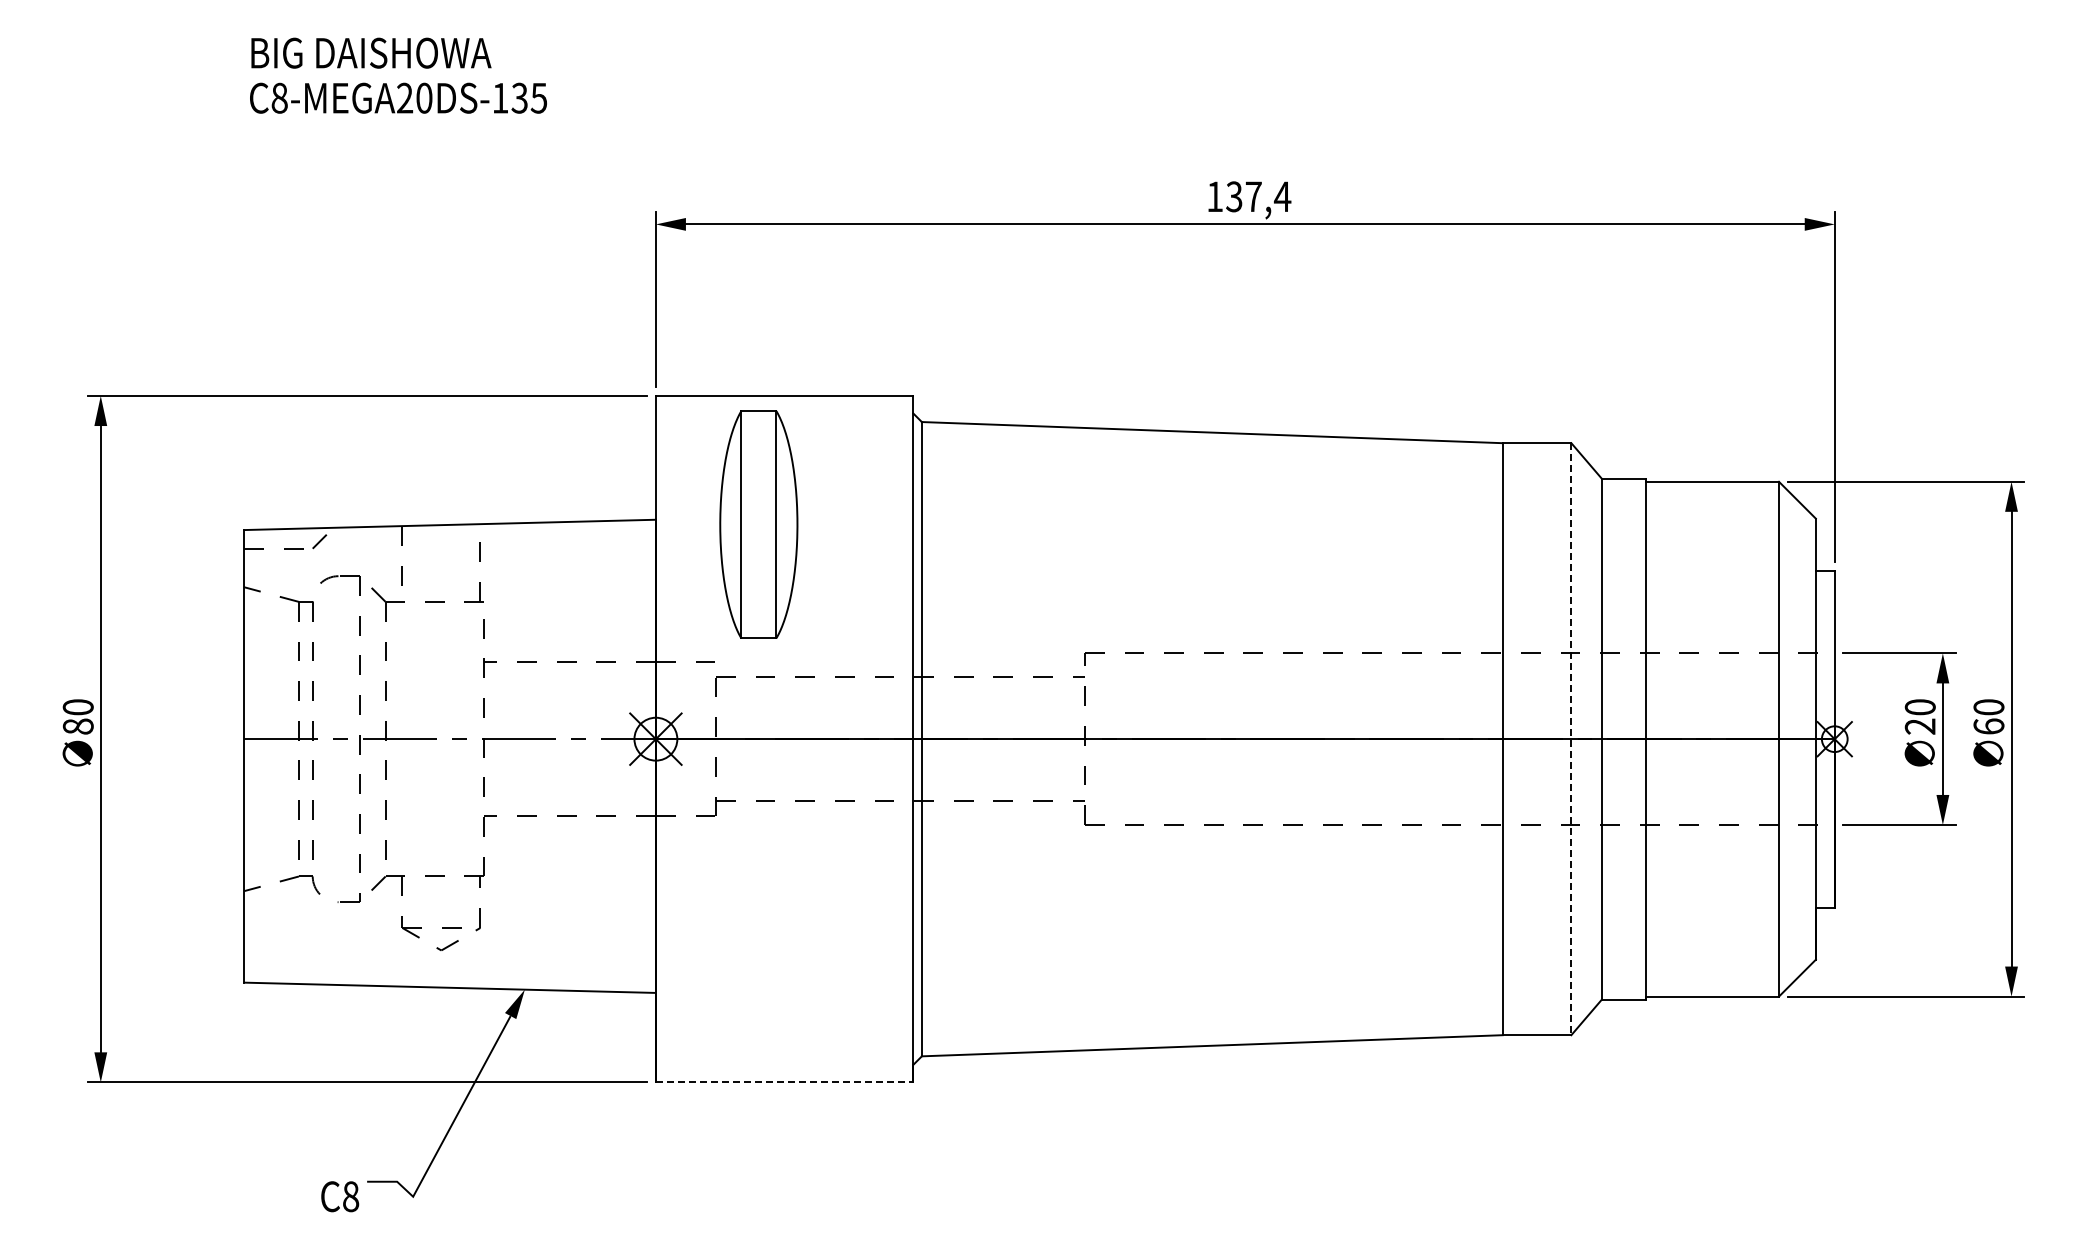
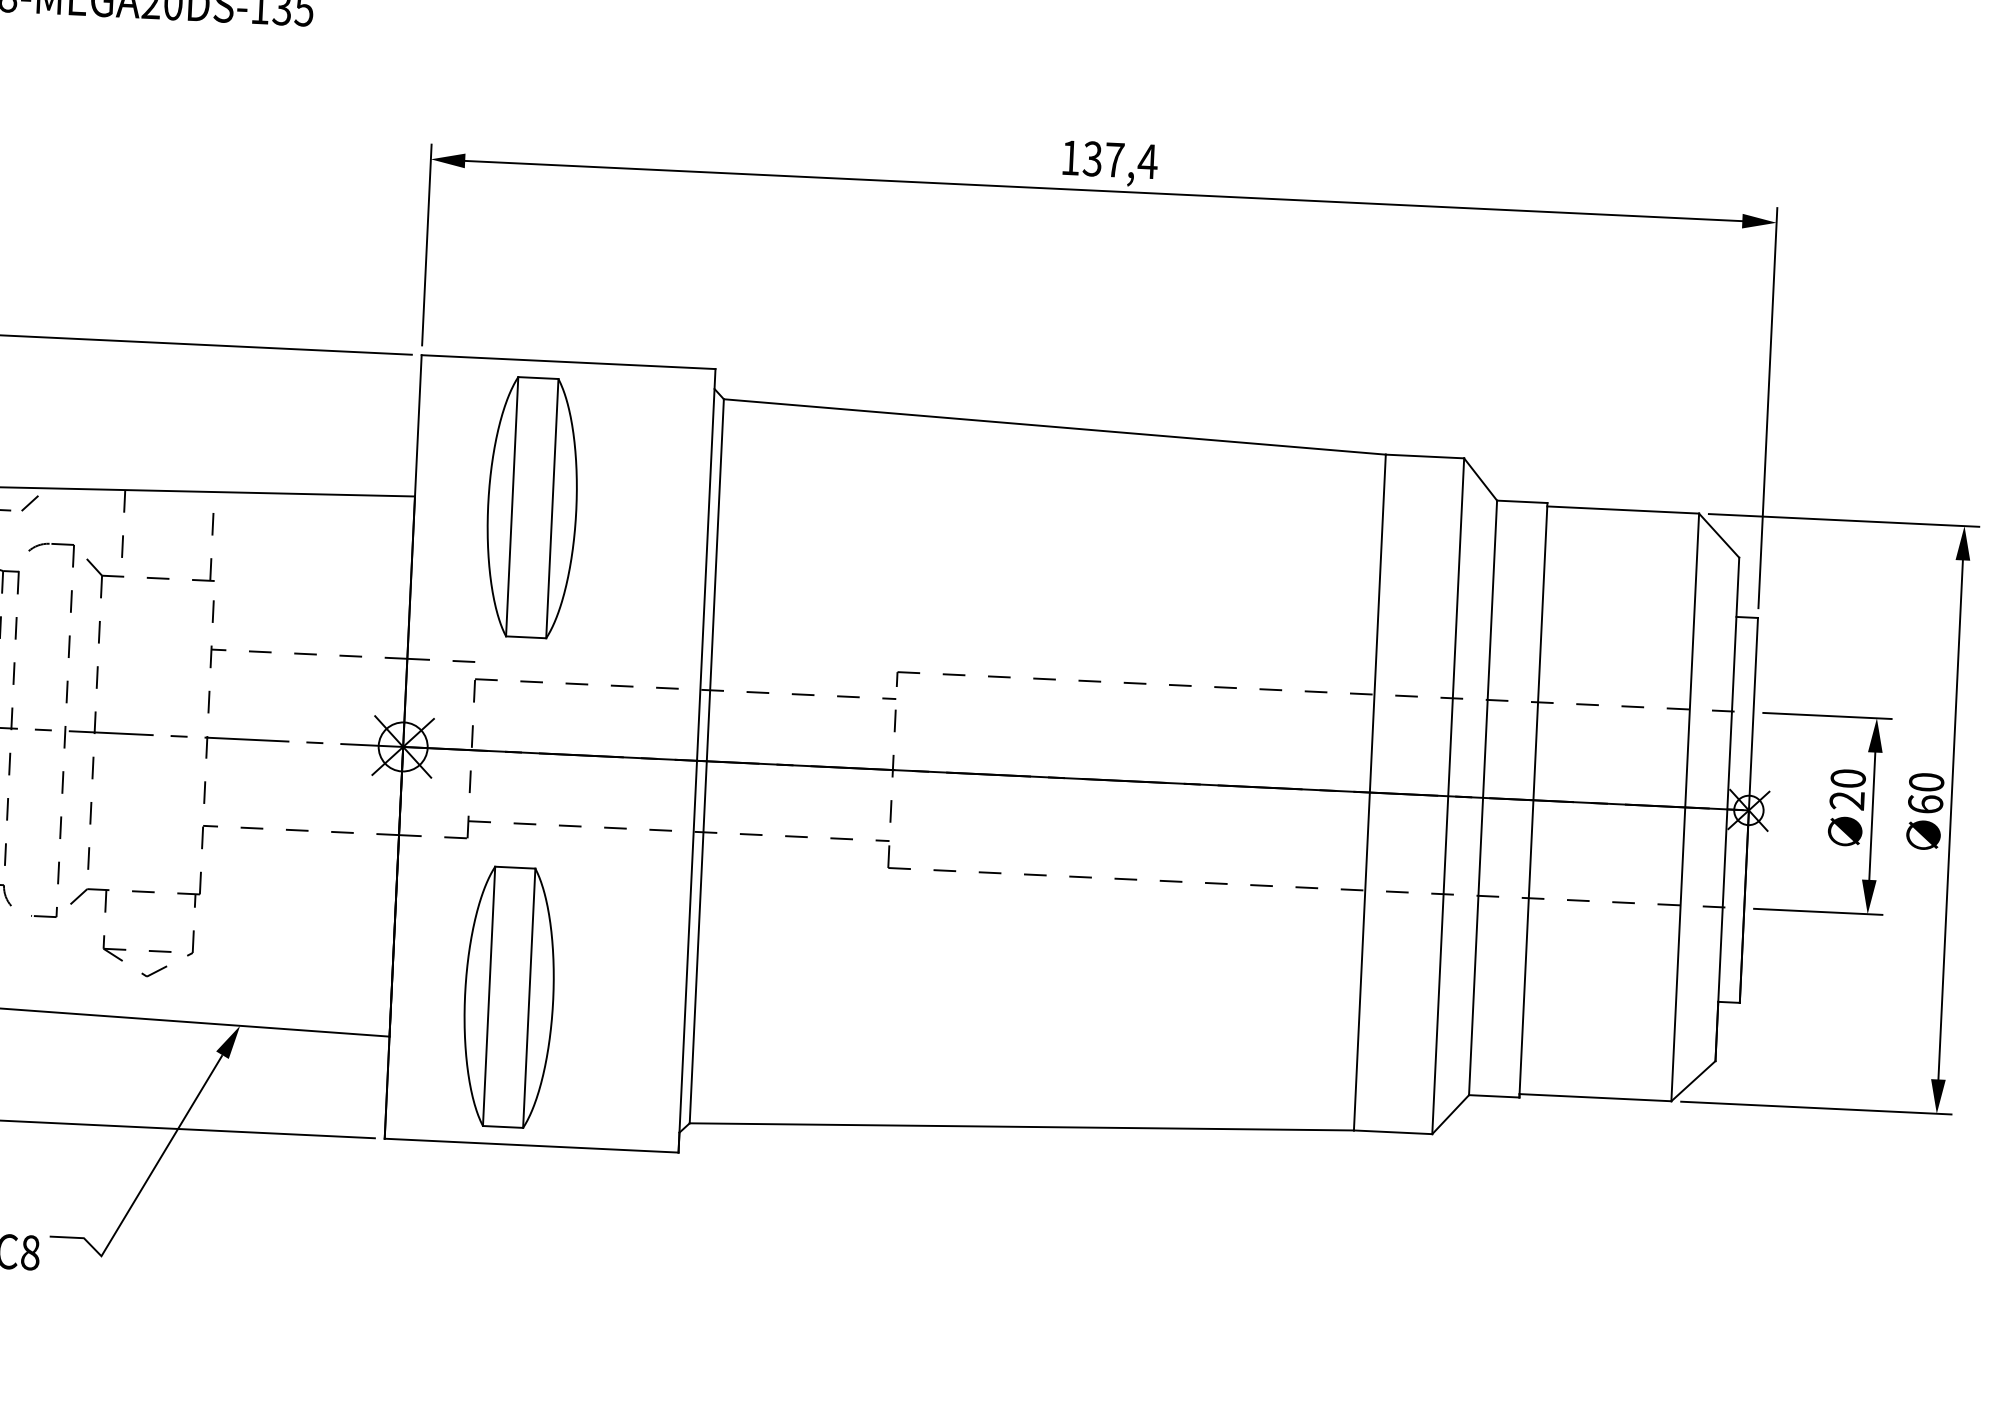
line: (1571, 739) -> (1448, 796), dashed -> solid
part: (758, 953) -> (508, 997), added
line: (784, 1082) -> (531, 1145), dashed -> solid

